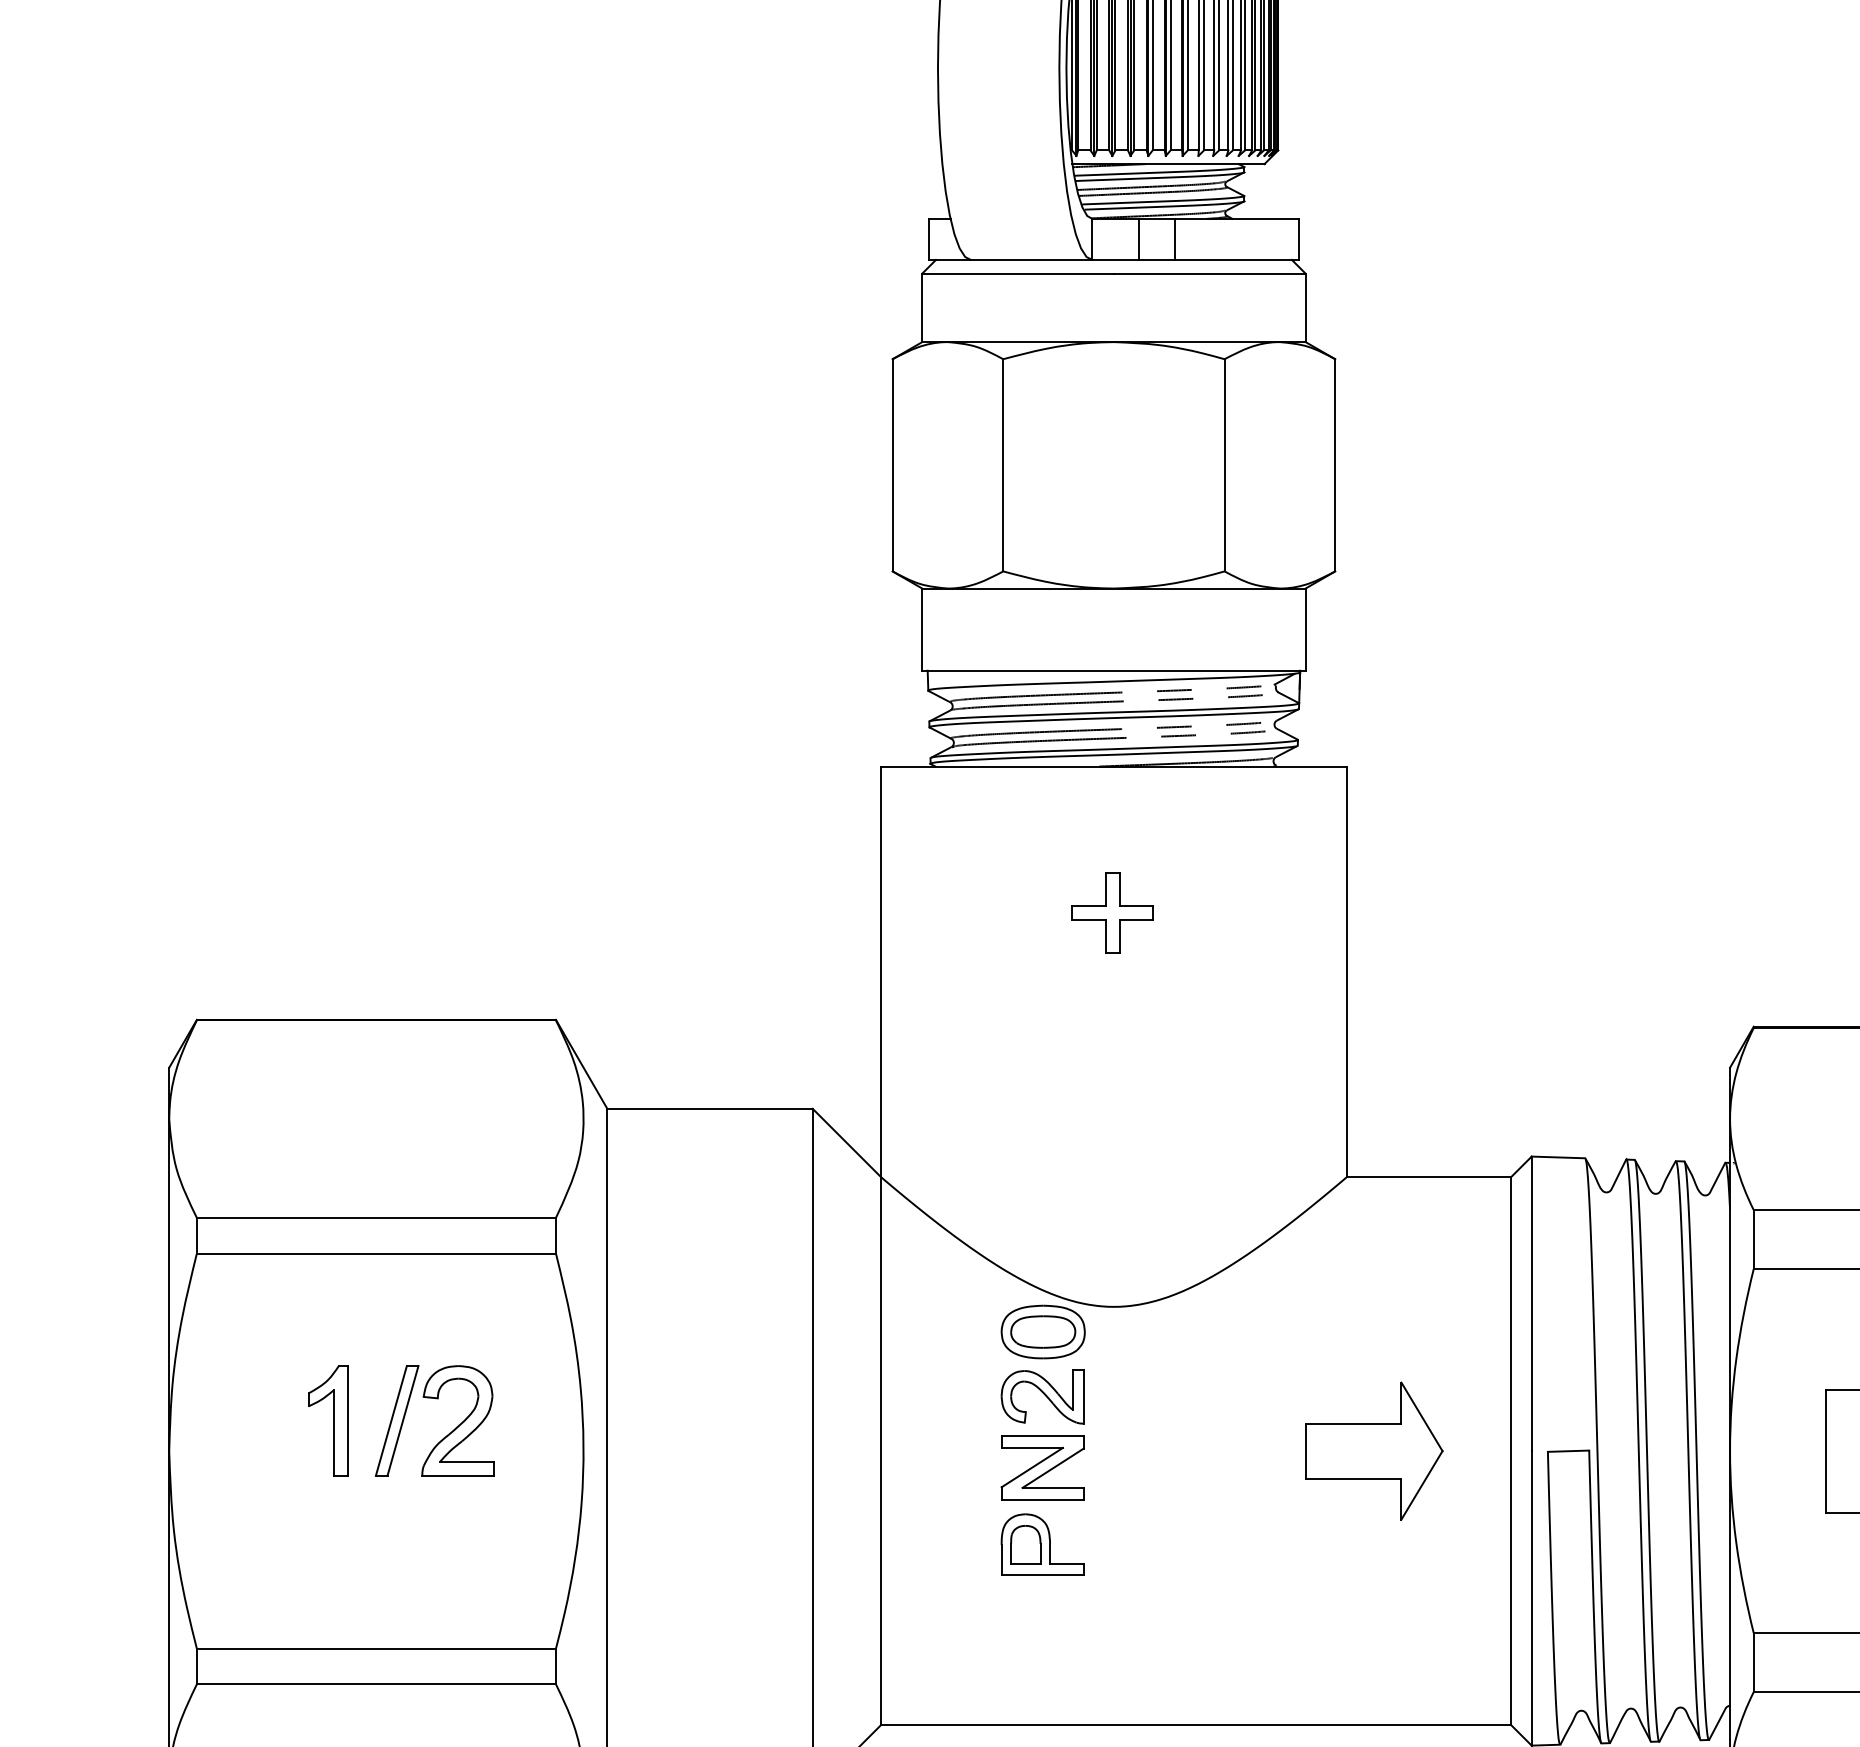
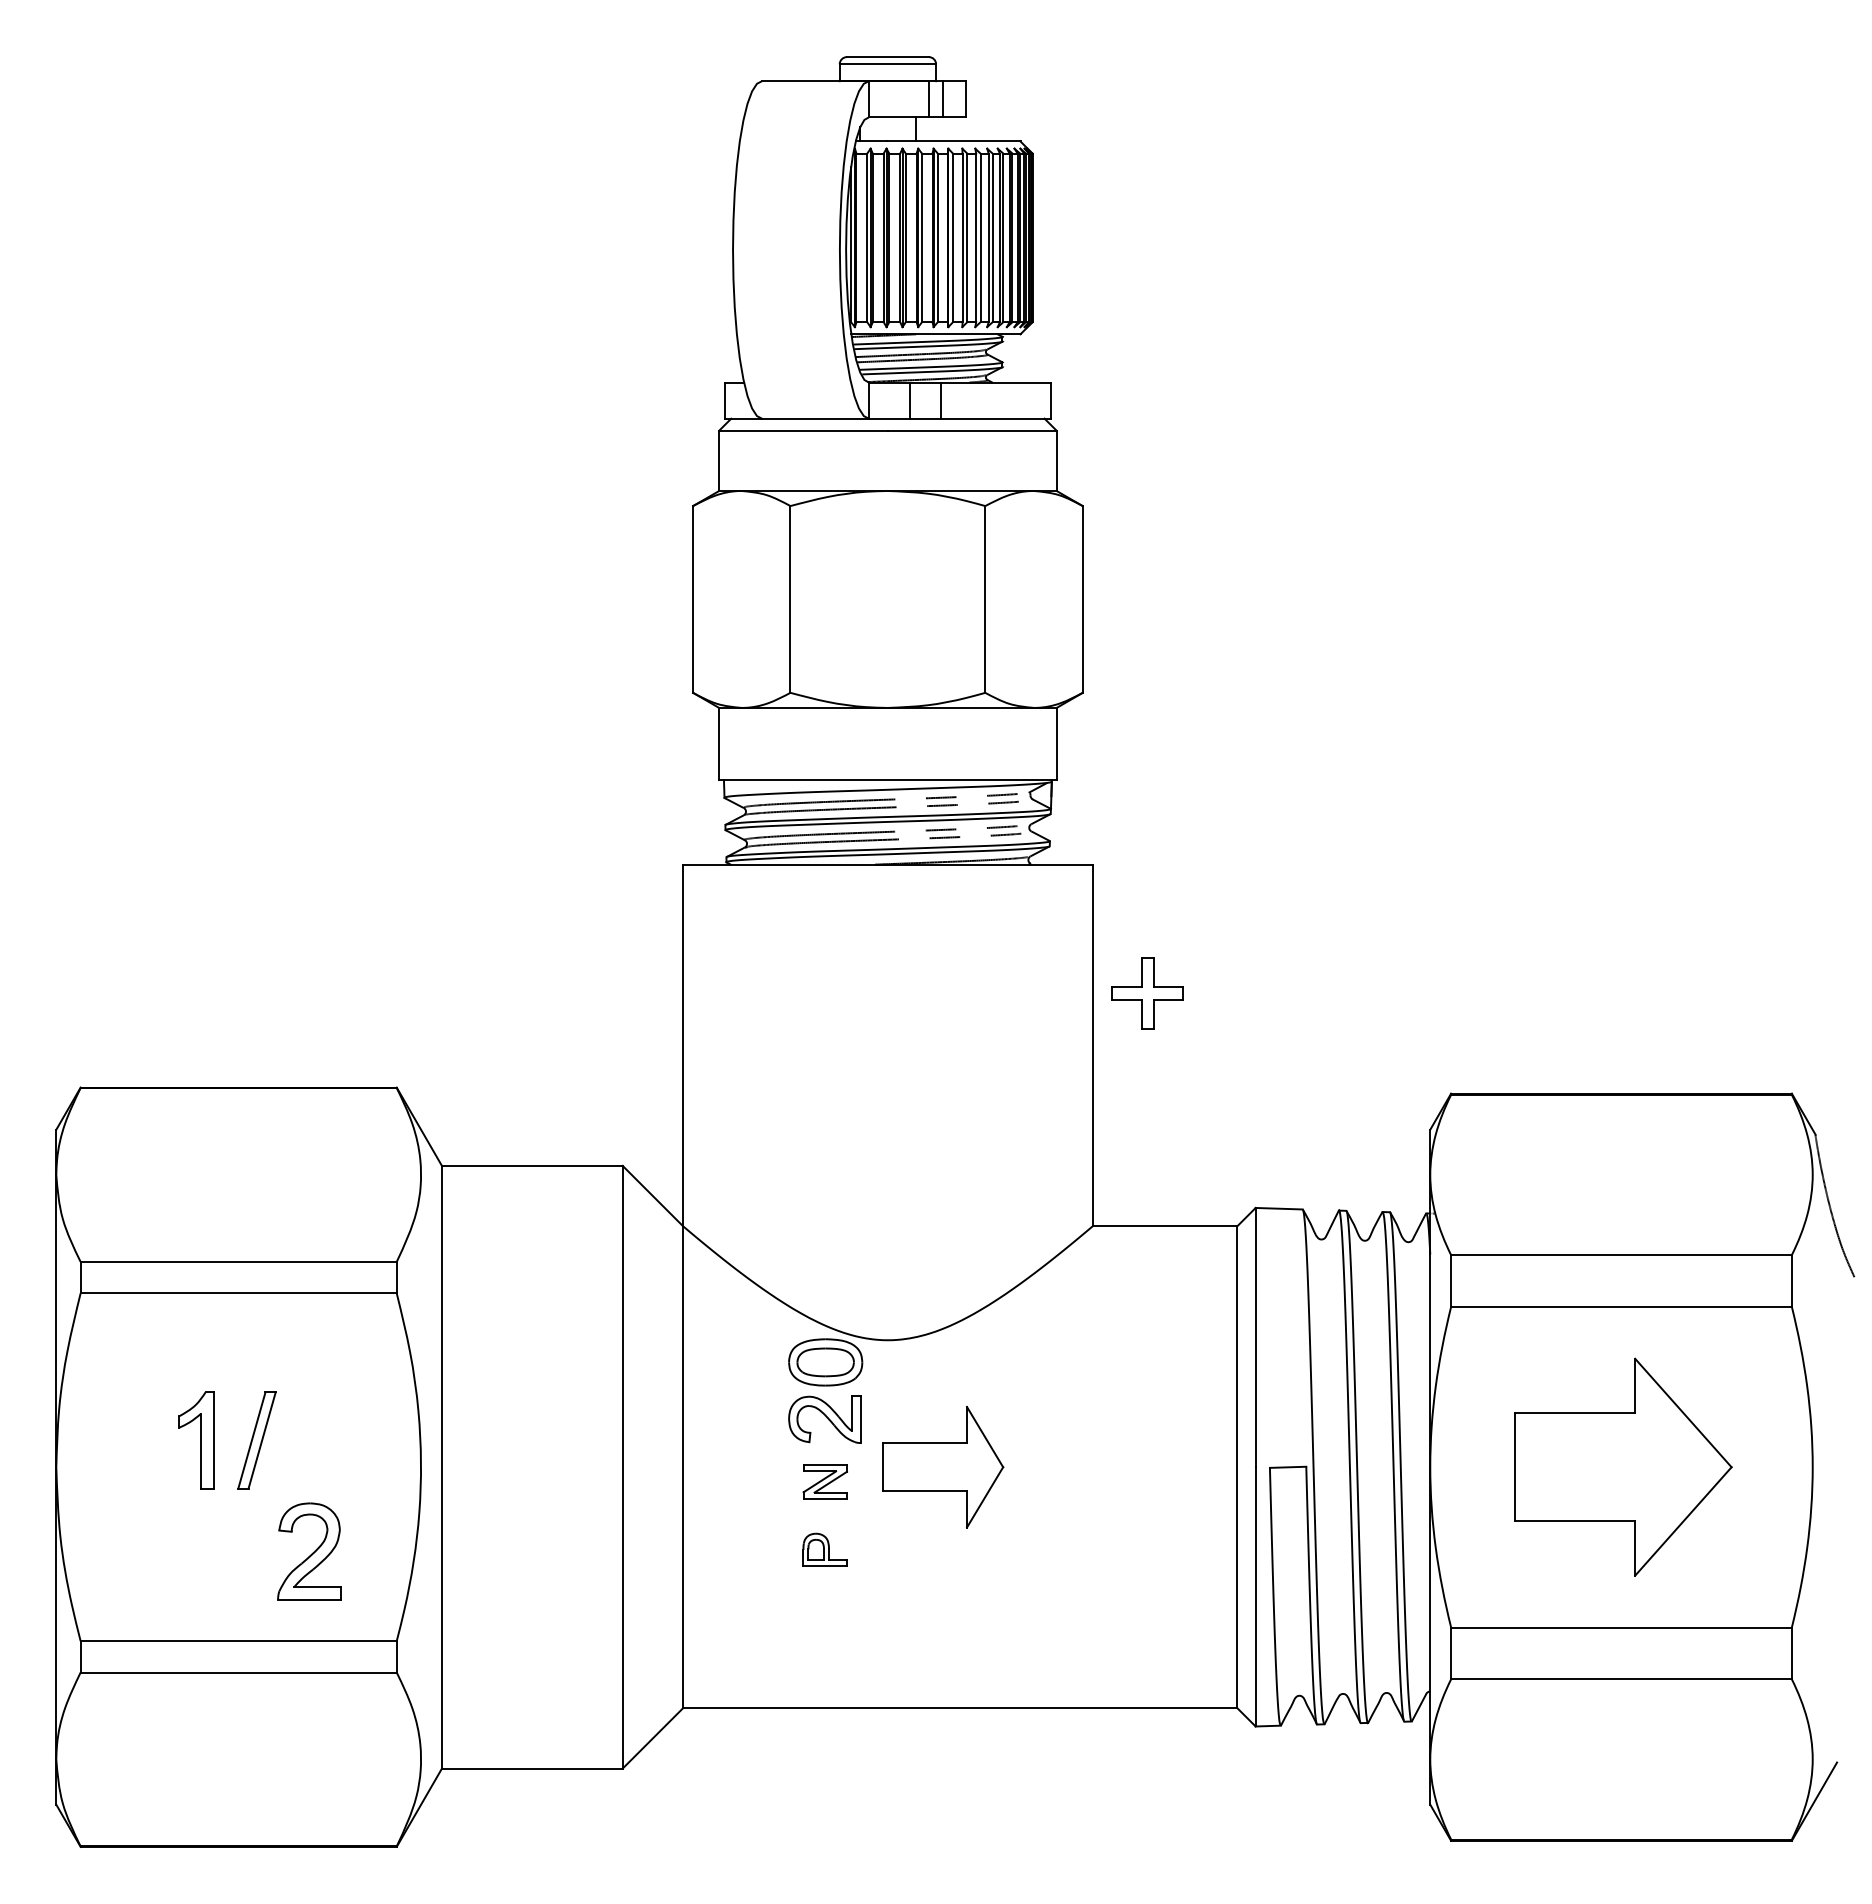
part: (1112, 912) -> (1147, 993), moved
part: (457, 1420) -> (309, 1551), moved
part: (1374, 1451) -> (943, 1467), moved
part: (1043, 1467) -> (825, 1481), size x0.6
part: (1041, 1544) -> (824, 1549), size x0.6

